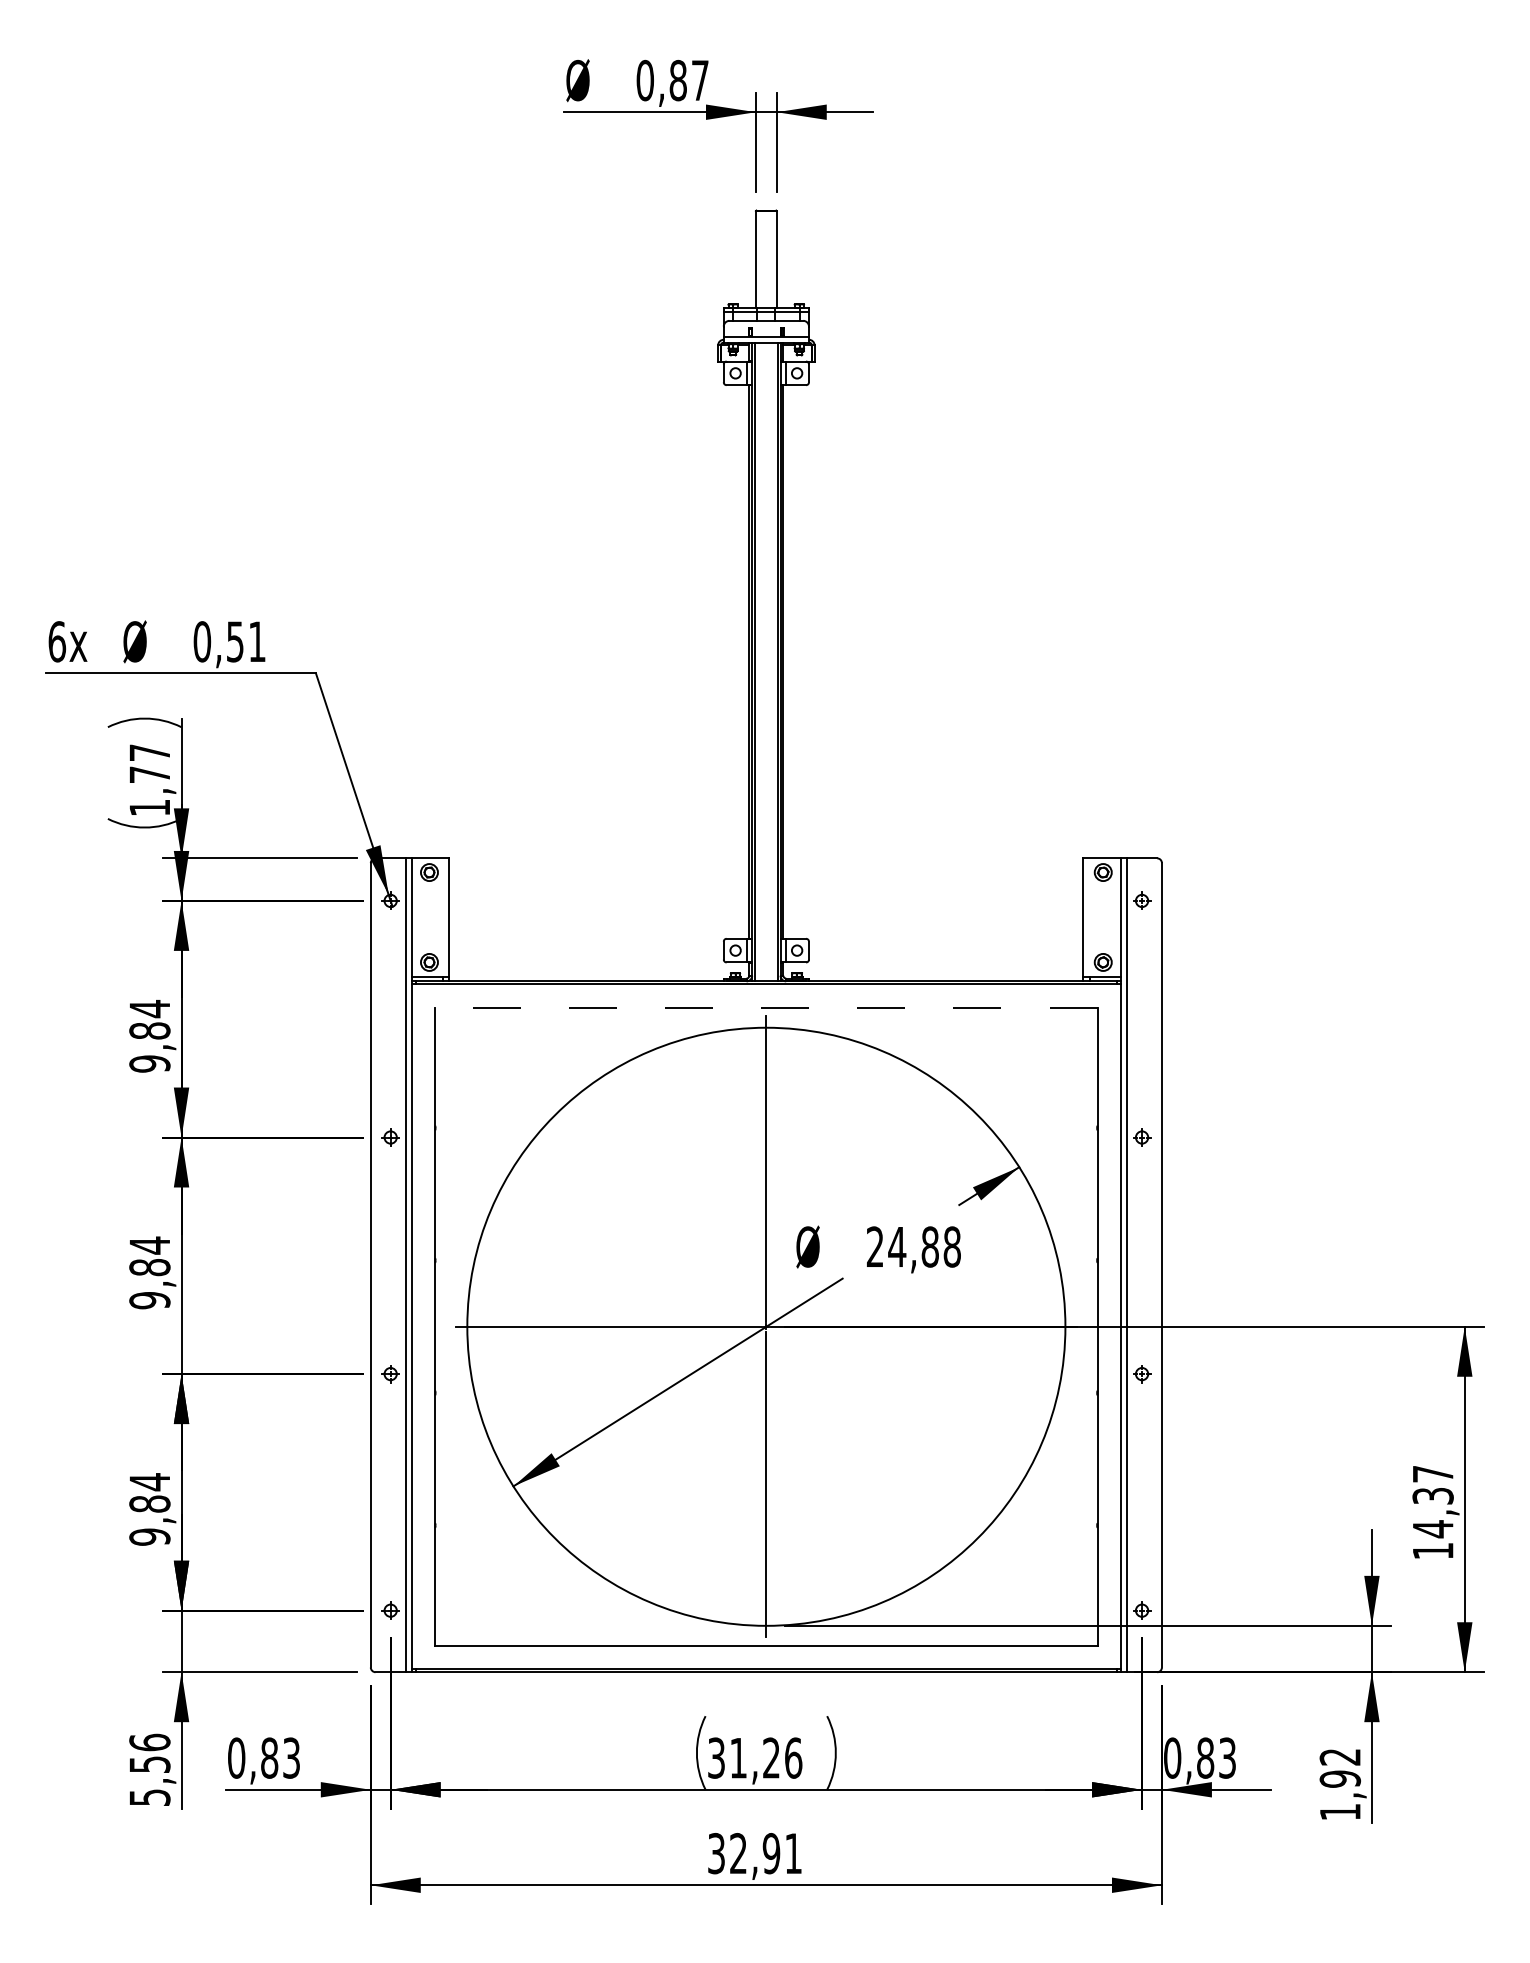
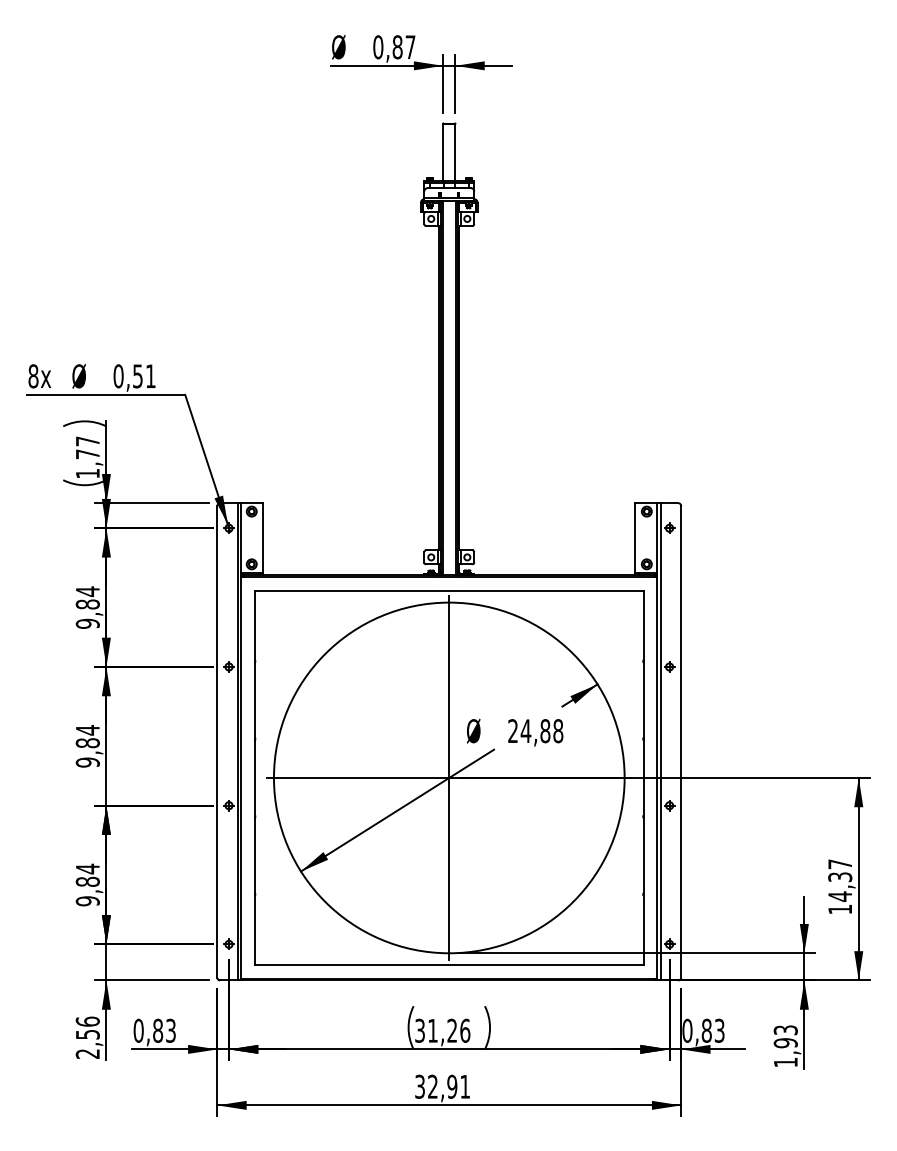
text: (57, 642) -> (33, 376), 6x -> 8x
line: (765, 1007) -> (448, 590), dashed -> solid
text: (1339, 1757) -> (785, 1030), 1,92 -> 1,93
text: (149, 1796) -> (87, 1053), 5,56 -> 2,56

